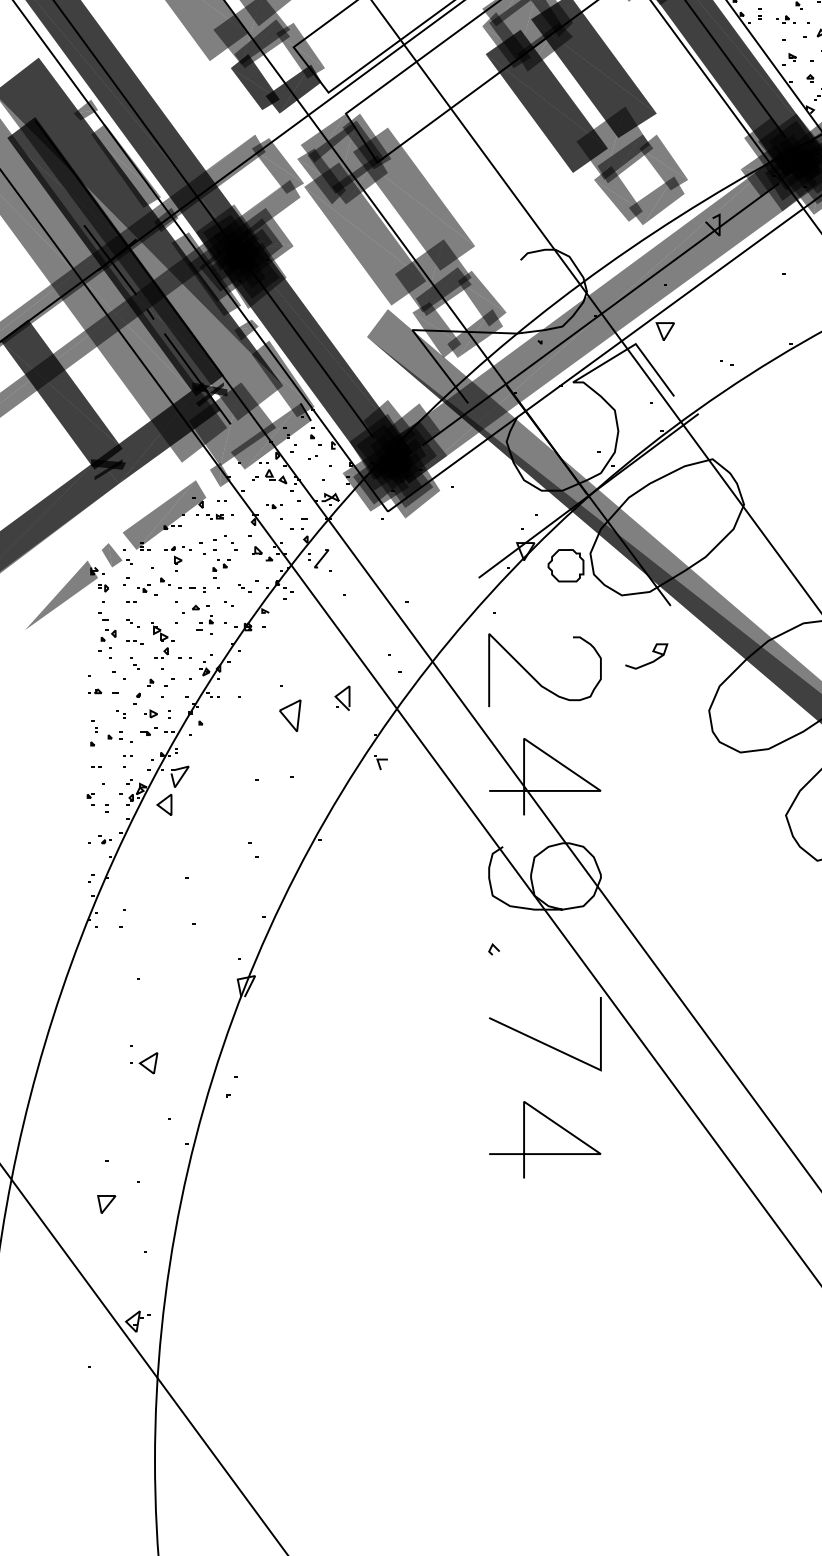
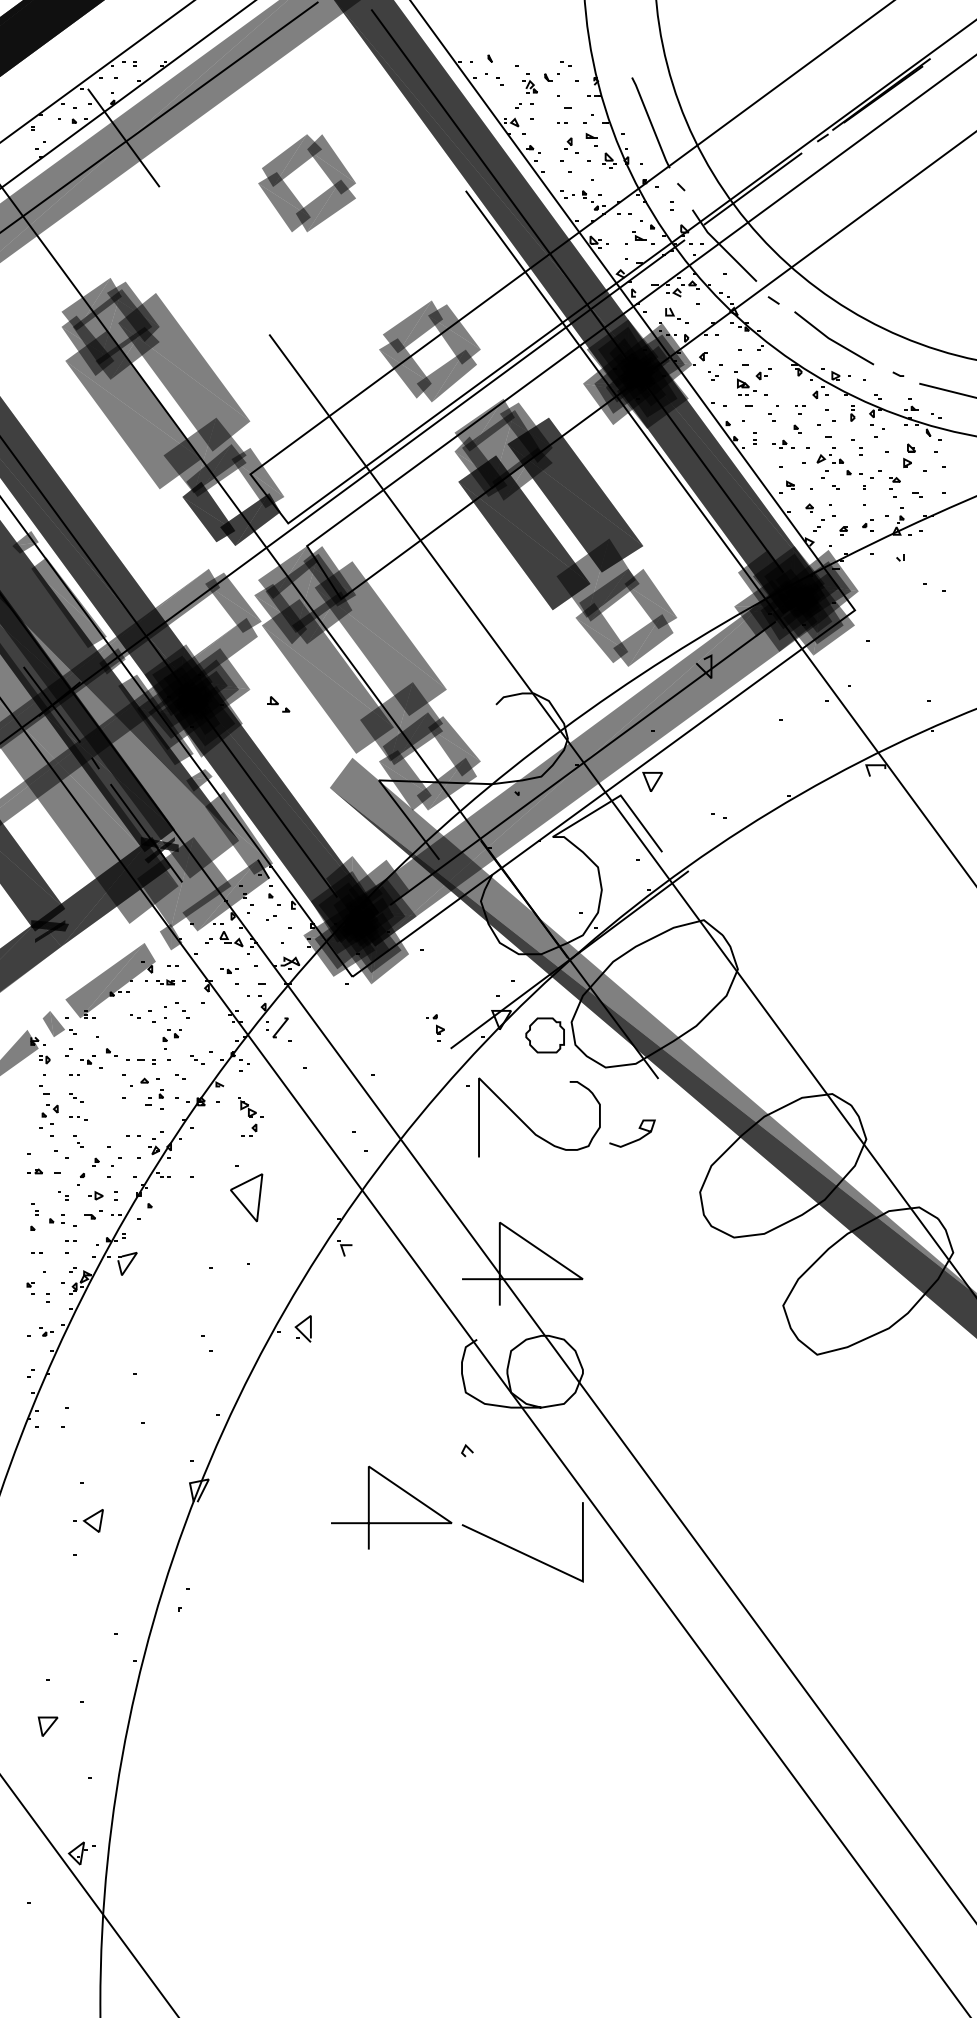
part: (262, 553) -> (278, 704), moved
part: (173, 558) -> (435, 1027), moved
part: (162, 640) -> (250, 1116), moved
curve: (535, 679) -> (529, 1127), moved
part: (341, 697) -> (302, 1328), moved
part: (290, 715) -> (246, 1197), size x1.4
part: (164, 805) -> (110, 1294), removed
part: (144, 1062) -> (88, 1520), moved
line: (545, 1153) -> (391, 1522), moved

